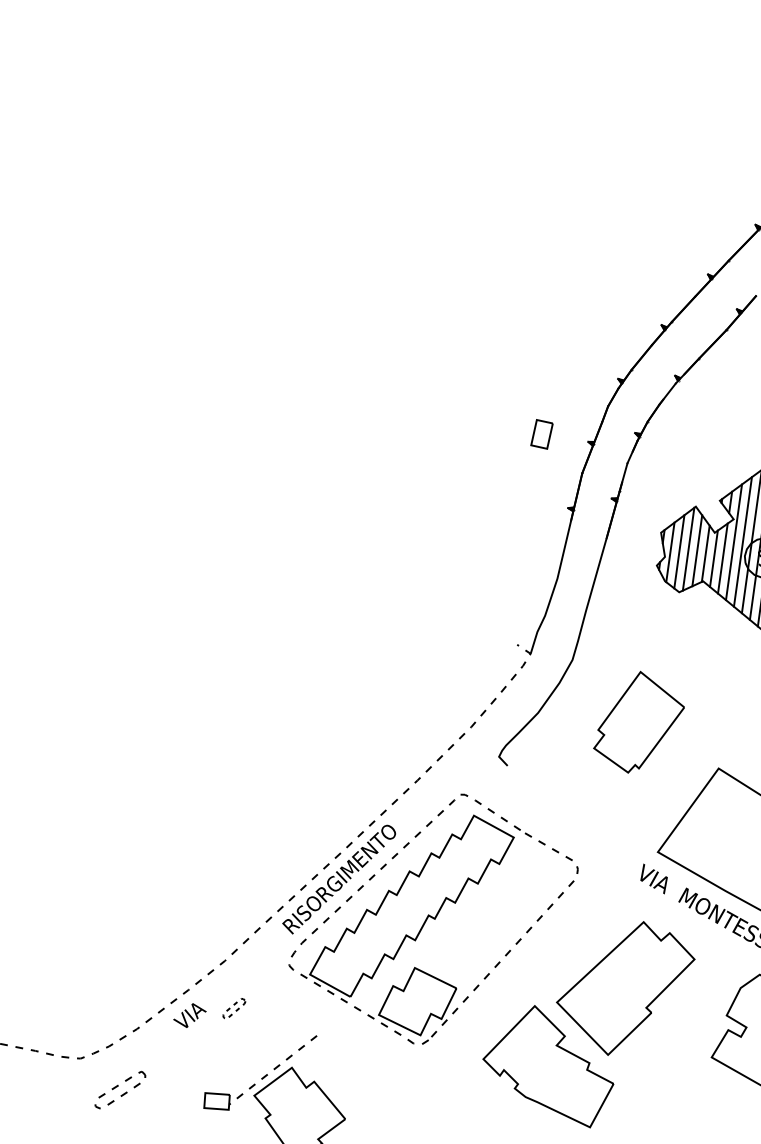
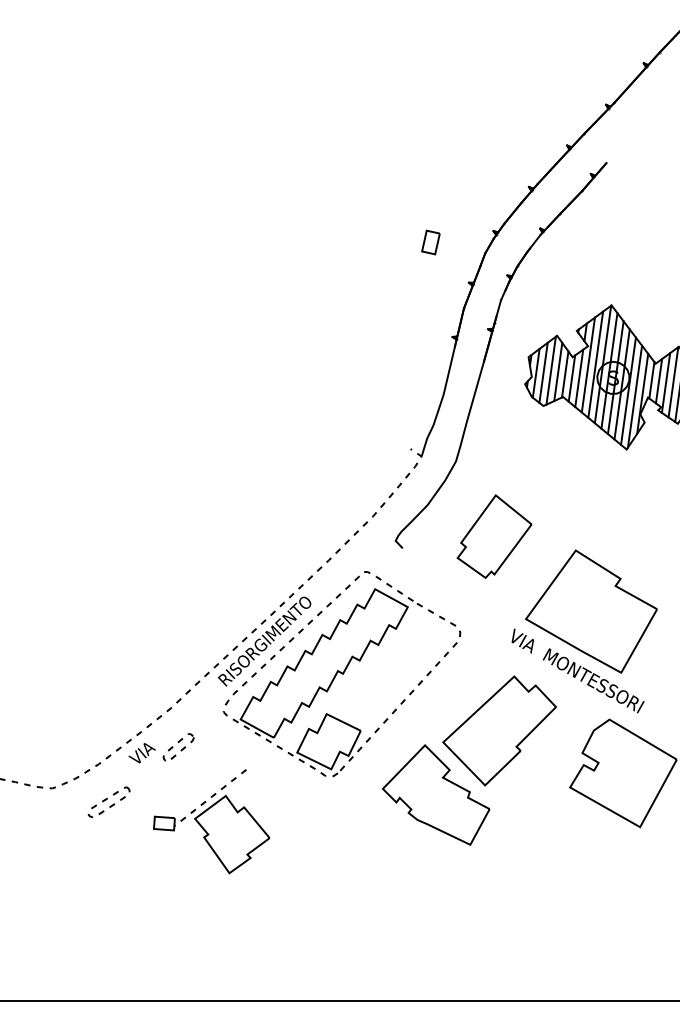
part: (541, 434) -> (430, 242), moved
part: (639, 722) -> (494, 536), moved
part: (234, 1008) -> (178, 747), size x1.67
part: (119, 1090) -> (108, 802), moved

